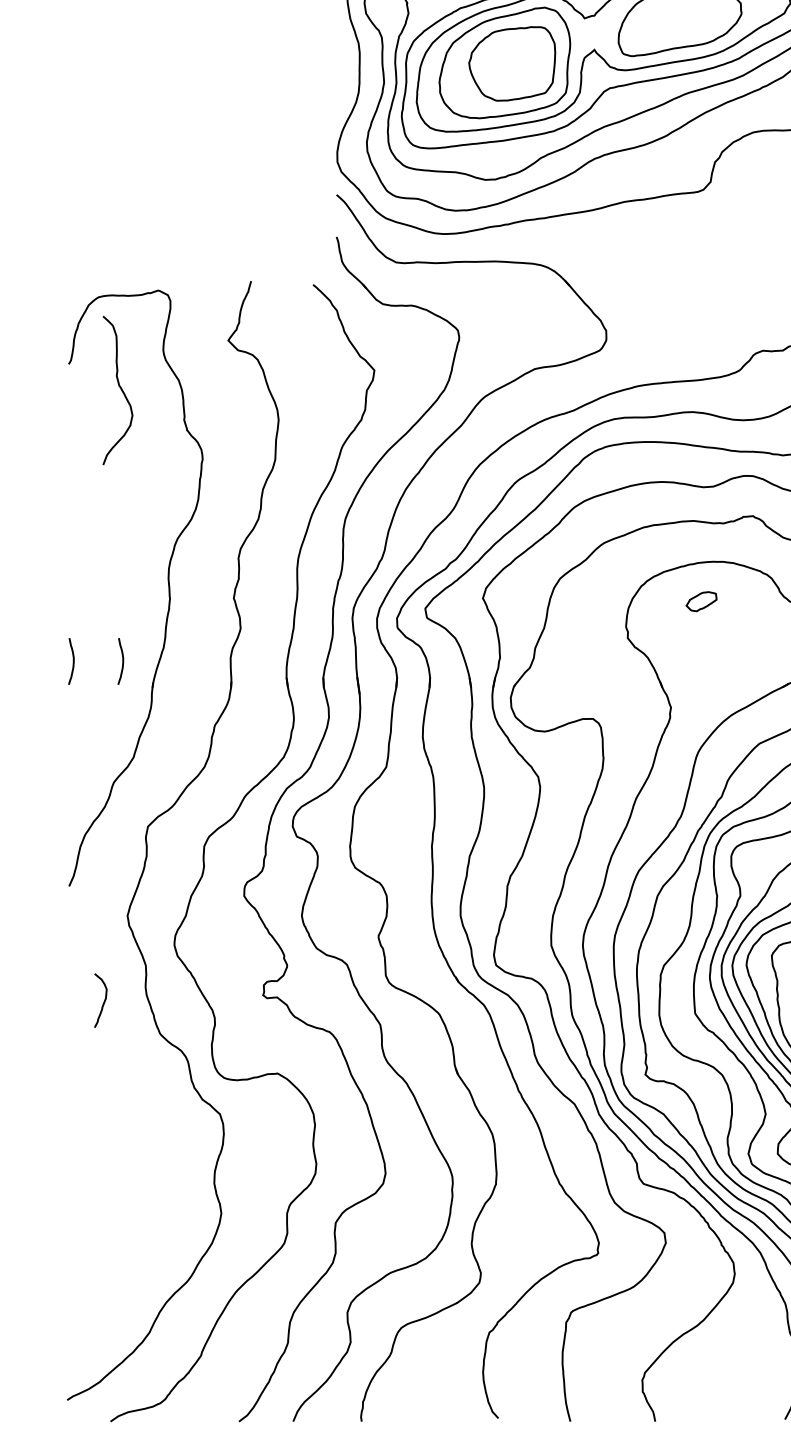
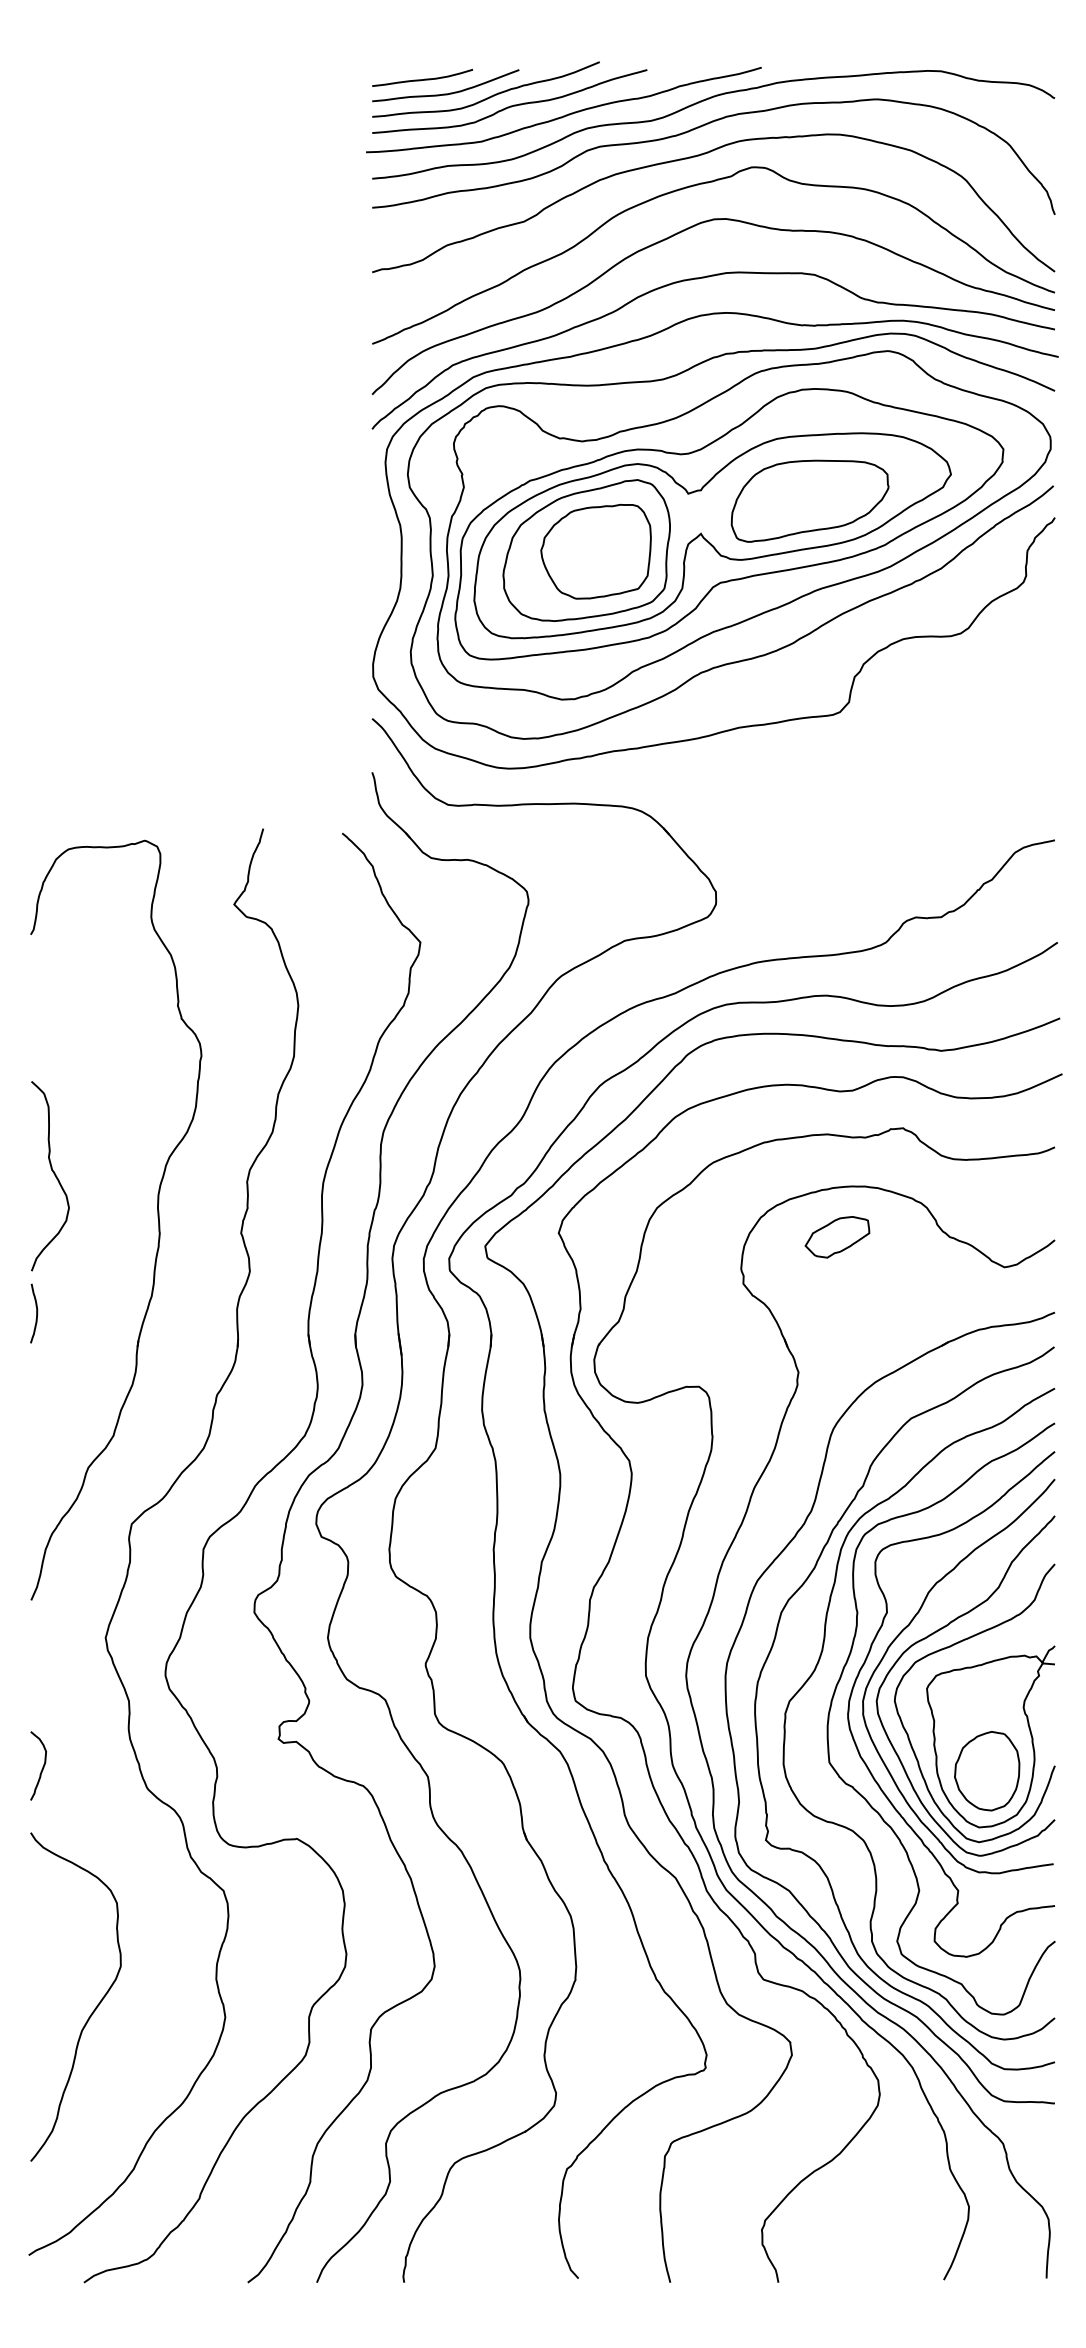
curve: (121, 390) -> (54, 1175), moved
part: (701, 601) -> (837, 1237), size x1.67
curve: (122, 661) -> (99, 1313), removed
curve: (103, 1001) -> (42, 1766), moved
curve: (118, 1206) -> (94, 2008), added

